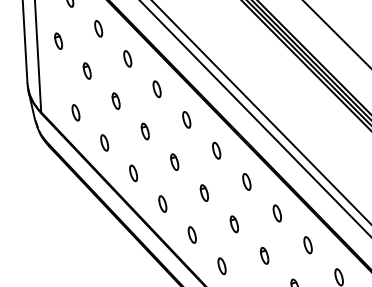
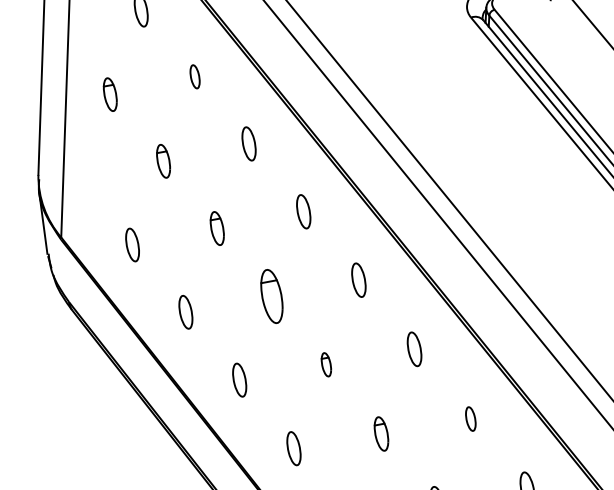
part: (98, 28) -> (194, 75), size x0.7
part: (144, 131) -> (269, 296), size x1.6
part: (174, 161) -> (325, 363), size x0.7
part: (246, 181) -> (470, 417), size x0.7

